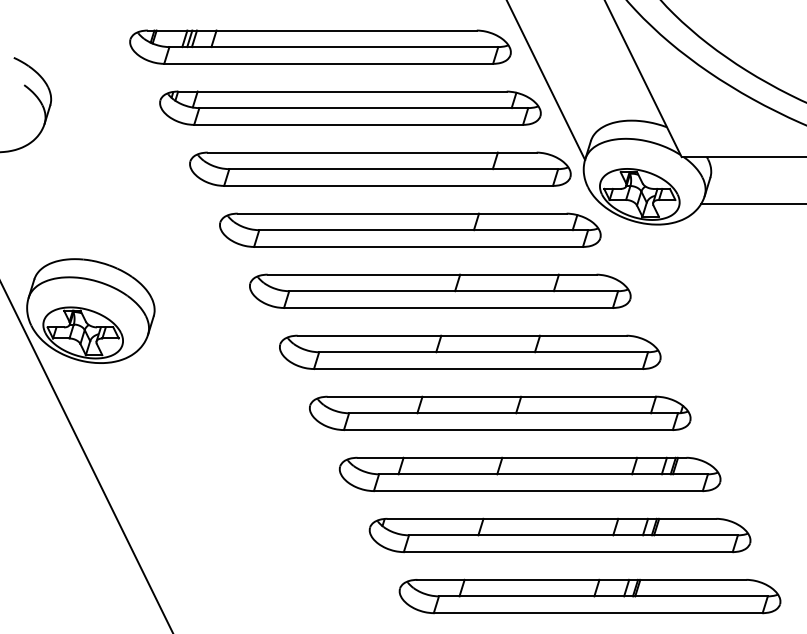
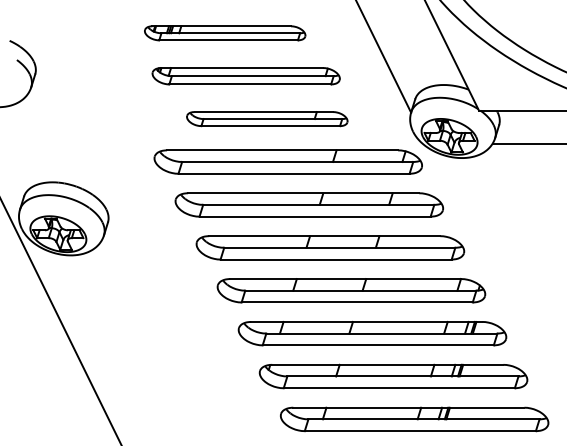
part: (320, 46) -> (225, 32), size x0.6
part: (350, 107) -> (246, 75), size x0.7
part: (380, 168) -> (267, 118), size x0.6

